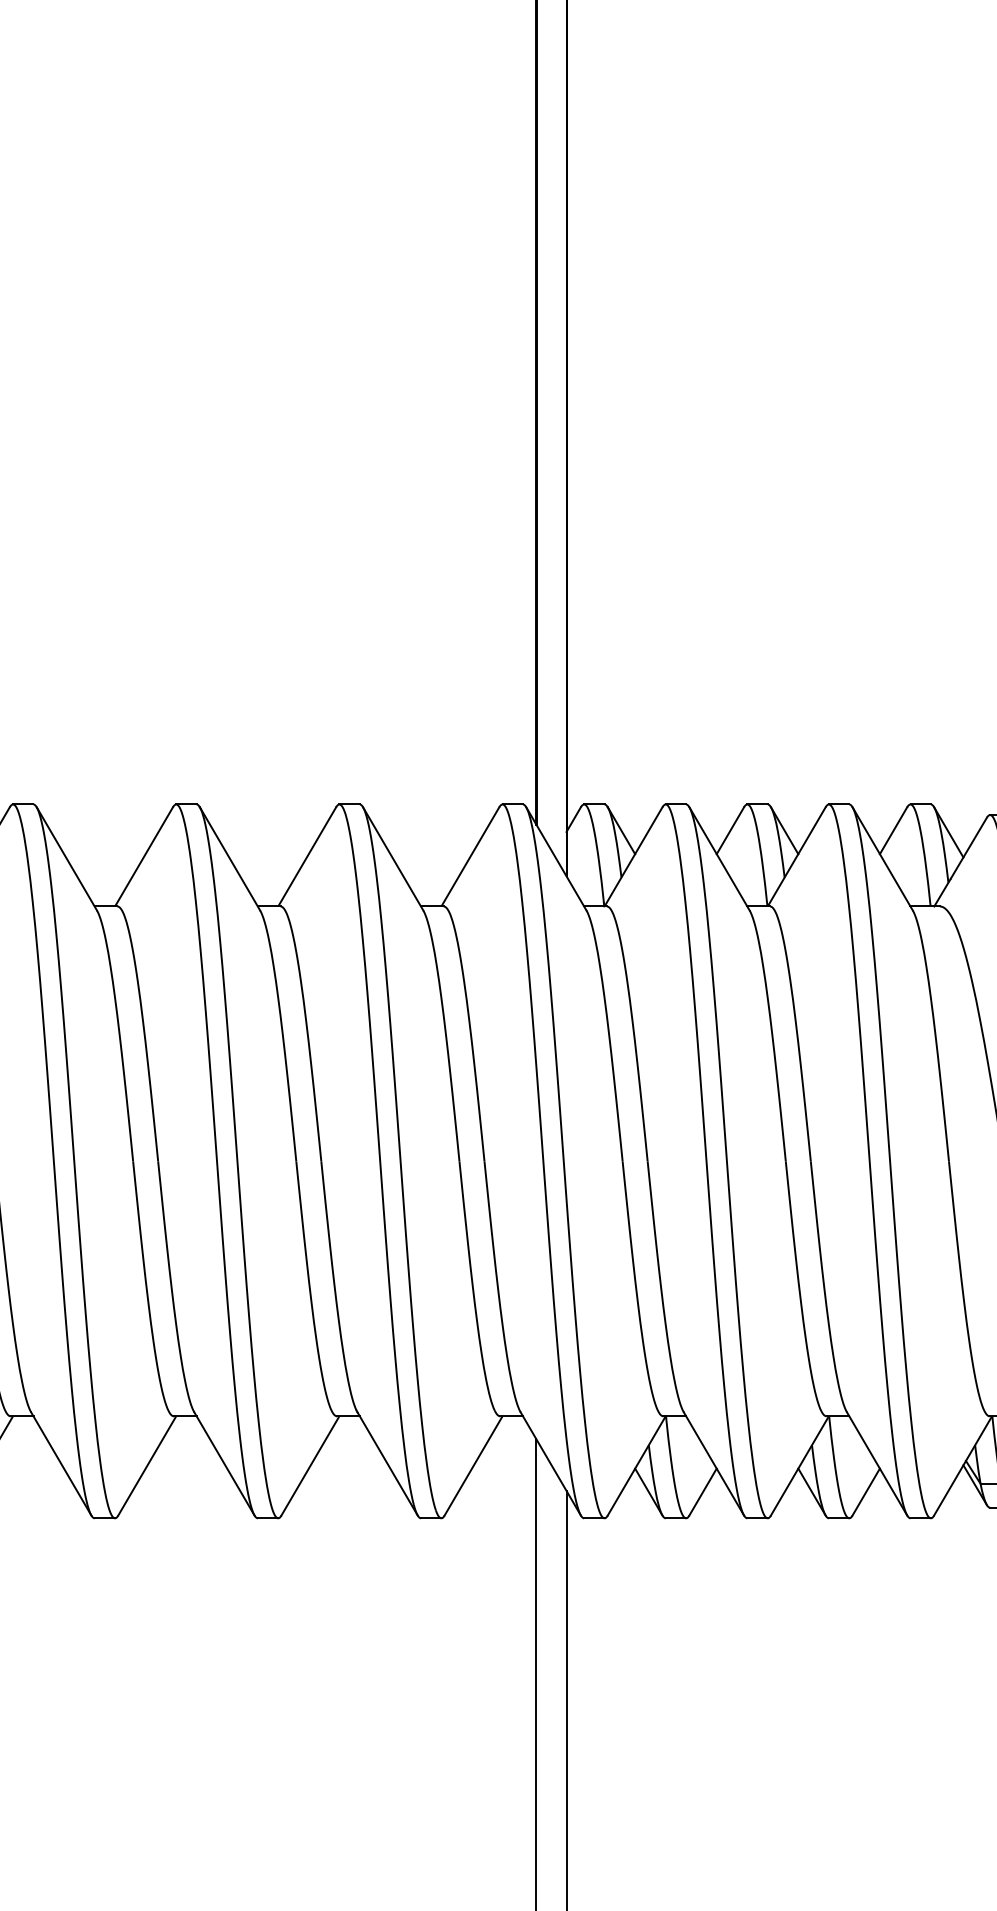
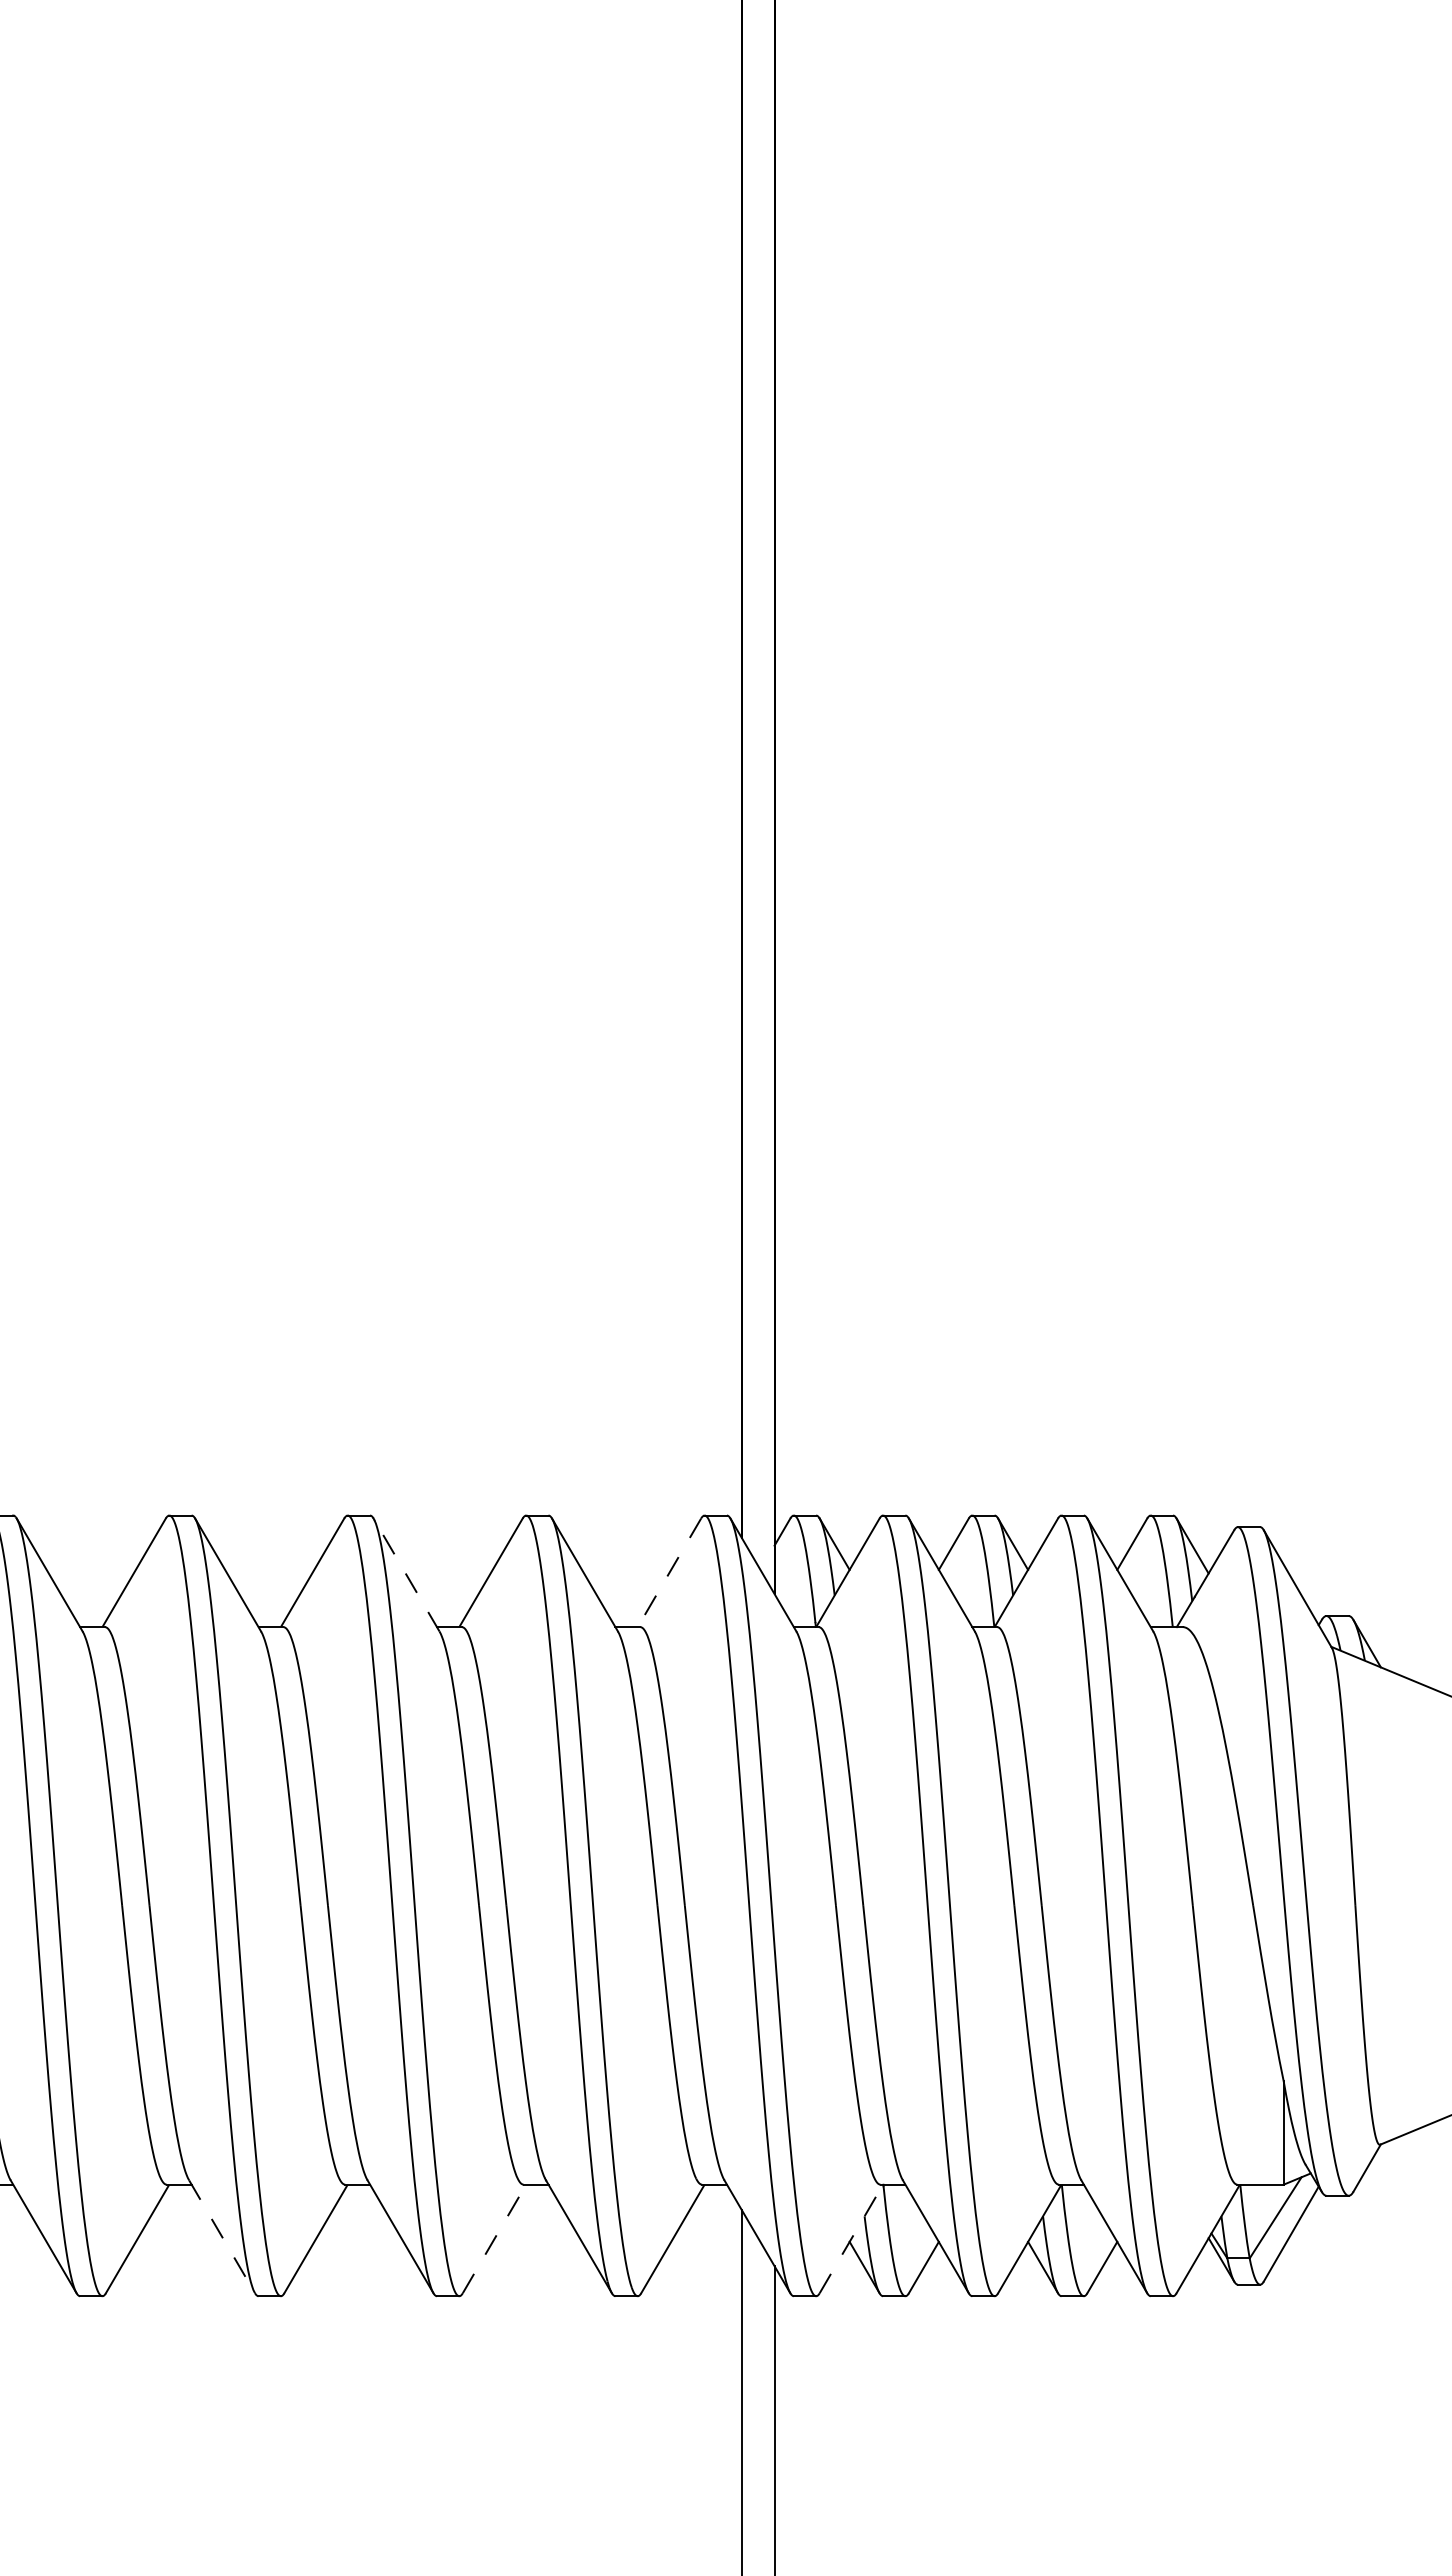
line: (470, 856) -> (669, 1572), solid -> dashed
line: (229, 858) -> (406, 1574), solid -> dashed
line: (61, 1464) -> (222, 2237), solid -> dashed
line: (310, 1466) -> (494, 2239), solid -> dashed
line: (636, 1466) -> (851, 2239), solid -> dashed

